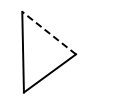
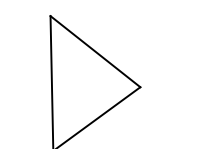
line: (48, 32) -> (94, 50), dashed -> solid

